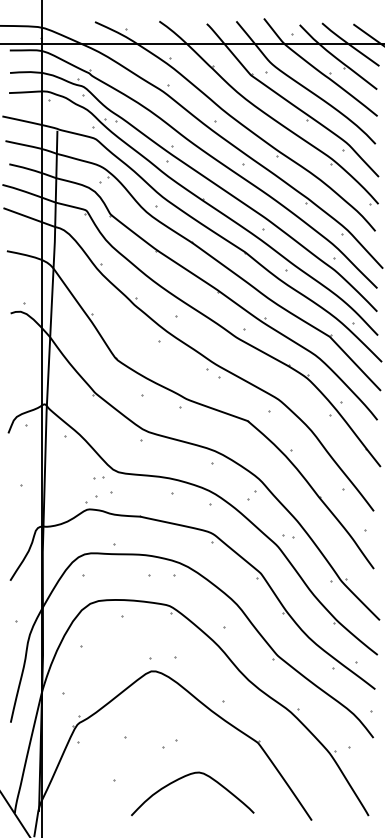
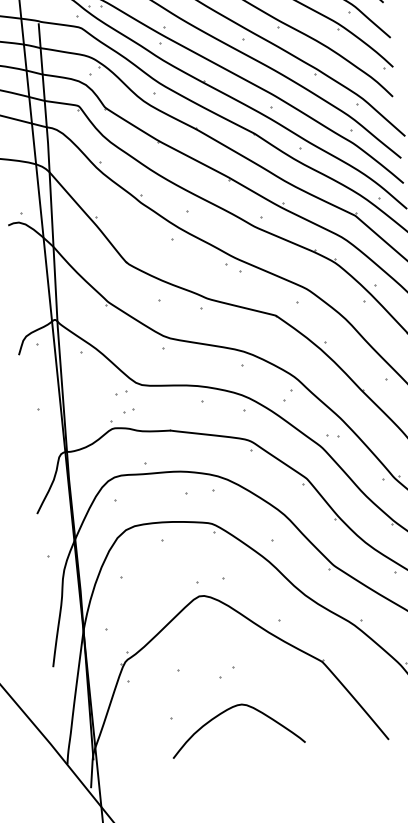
part: (103, 494) -> (128, 410), size x0.62
curve: (187, 776) -> (229, 710), moved

